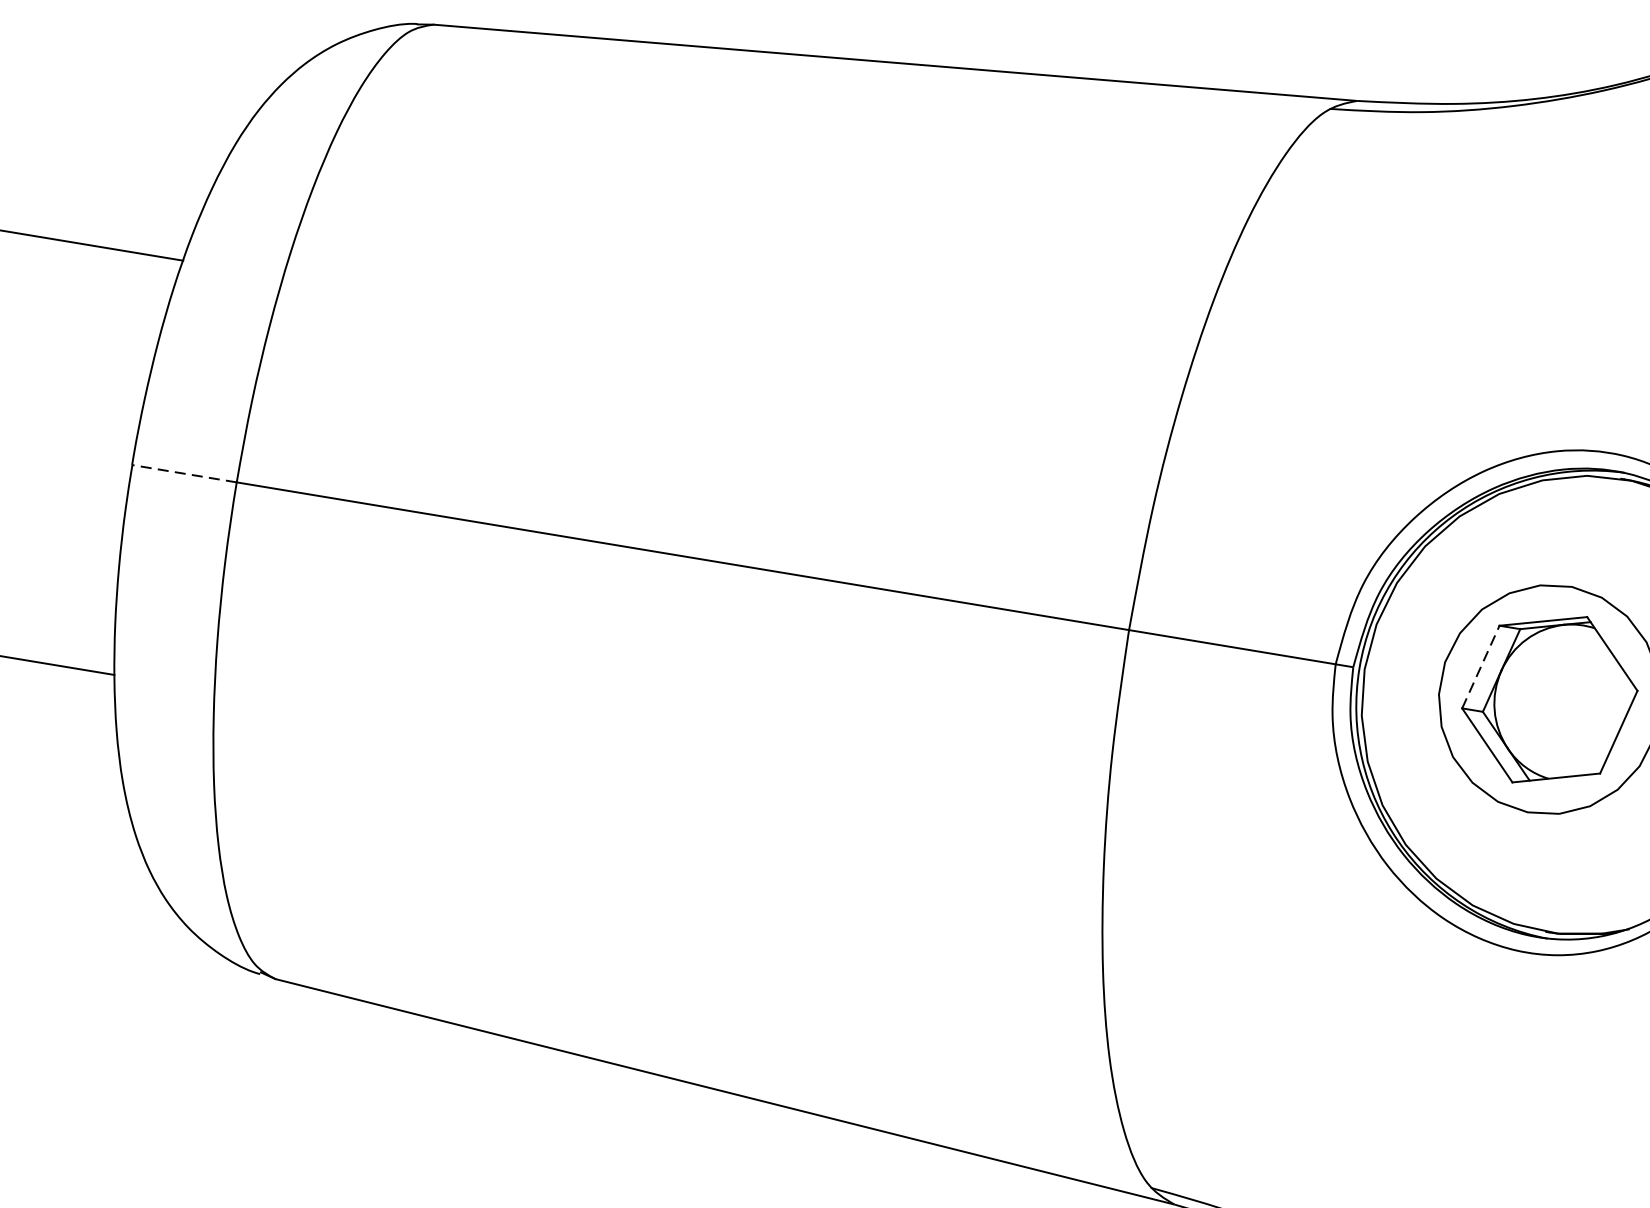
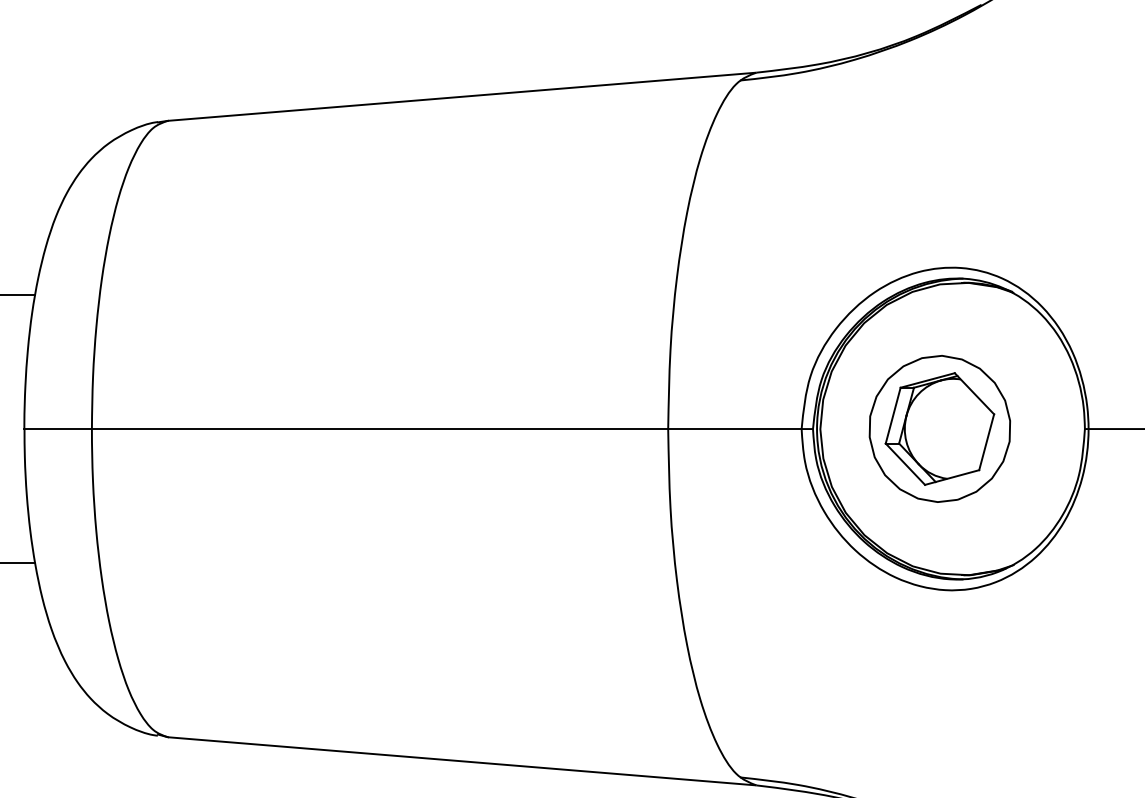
line: (184, 474) -> (58, 429), dashed -> solid
line: (1481, 666) -> (893, 415), dashed -> solid

